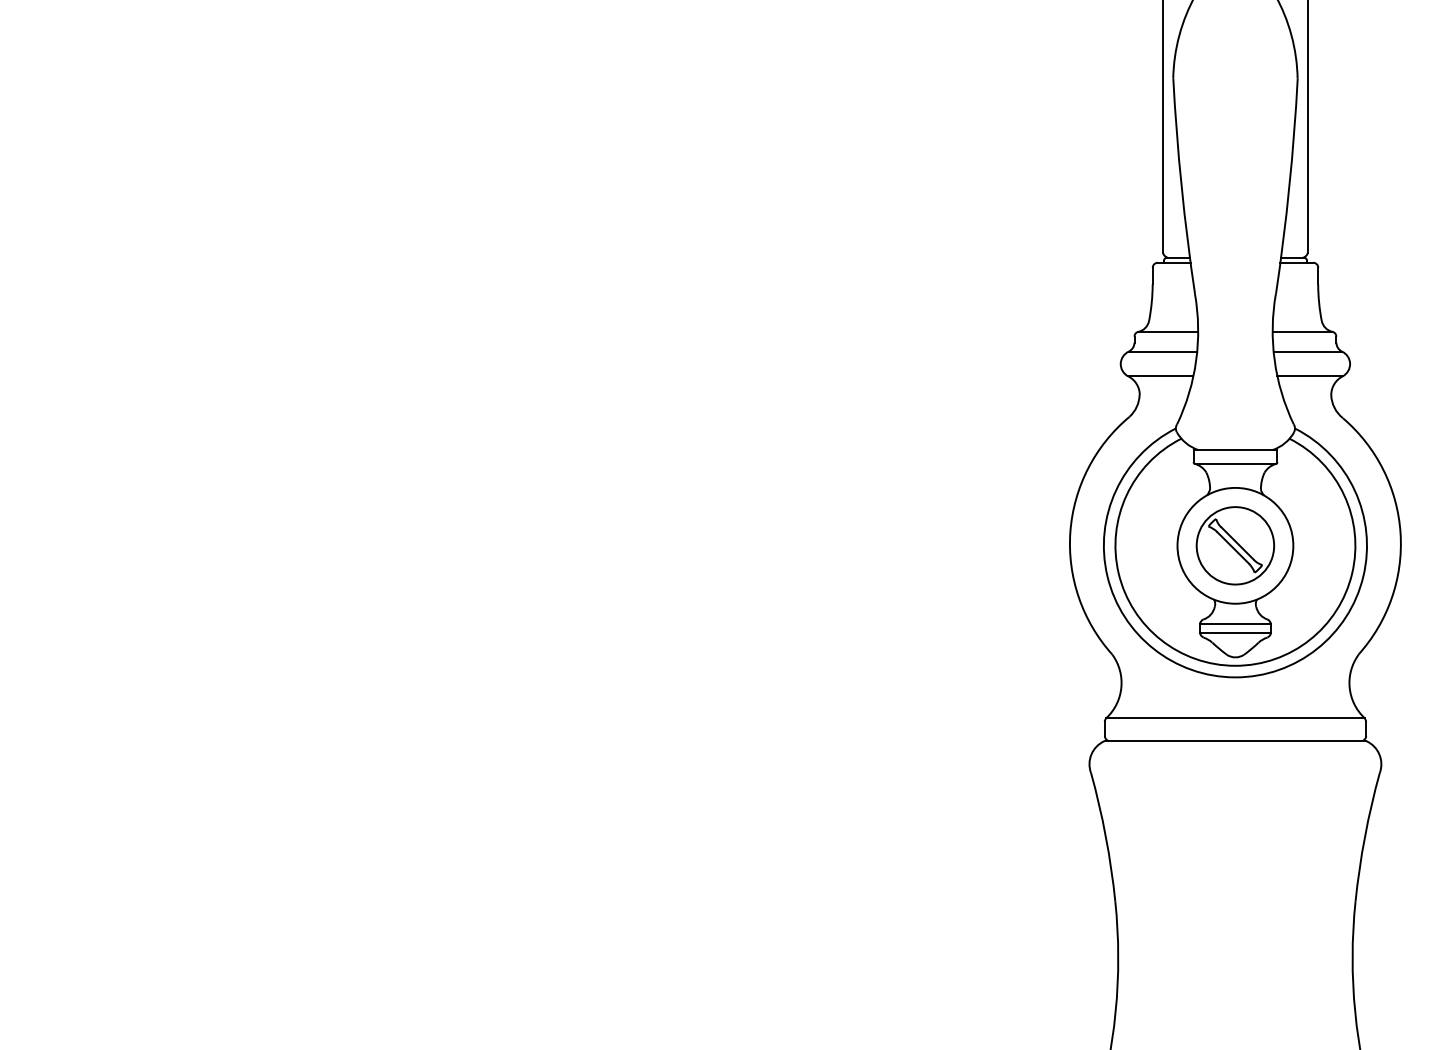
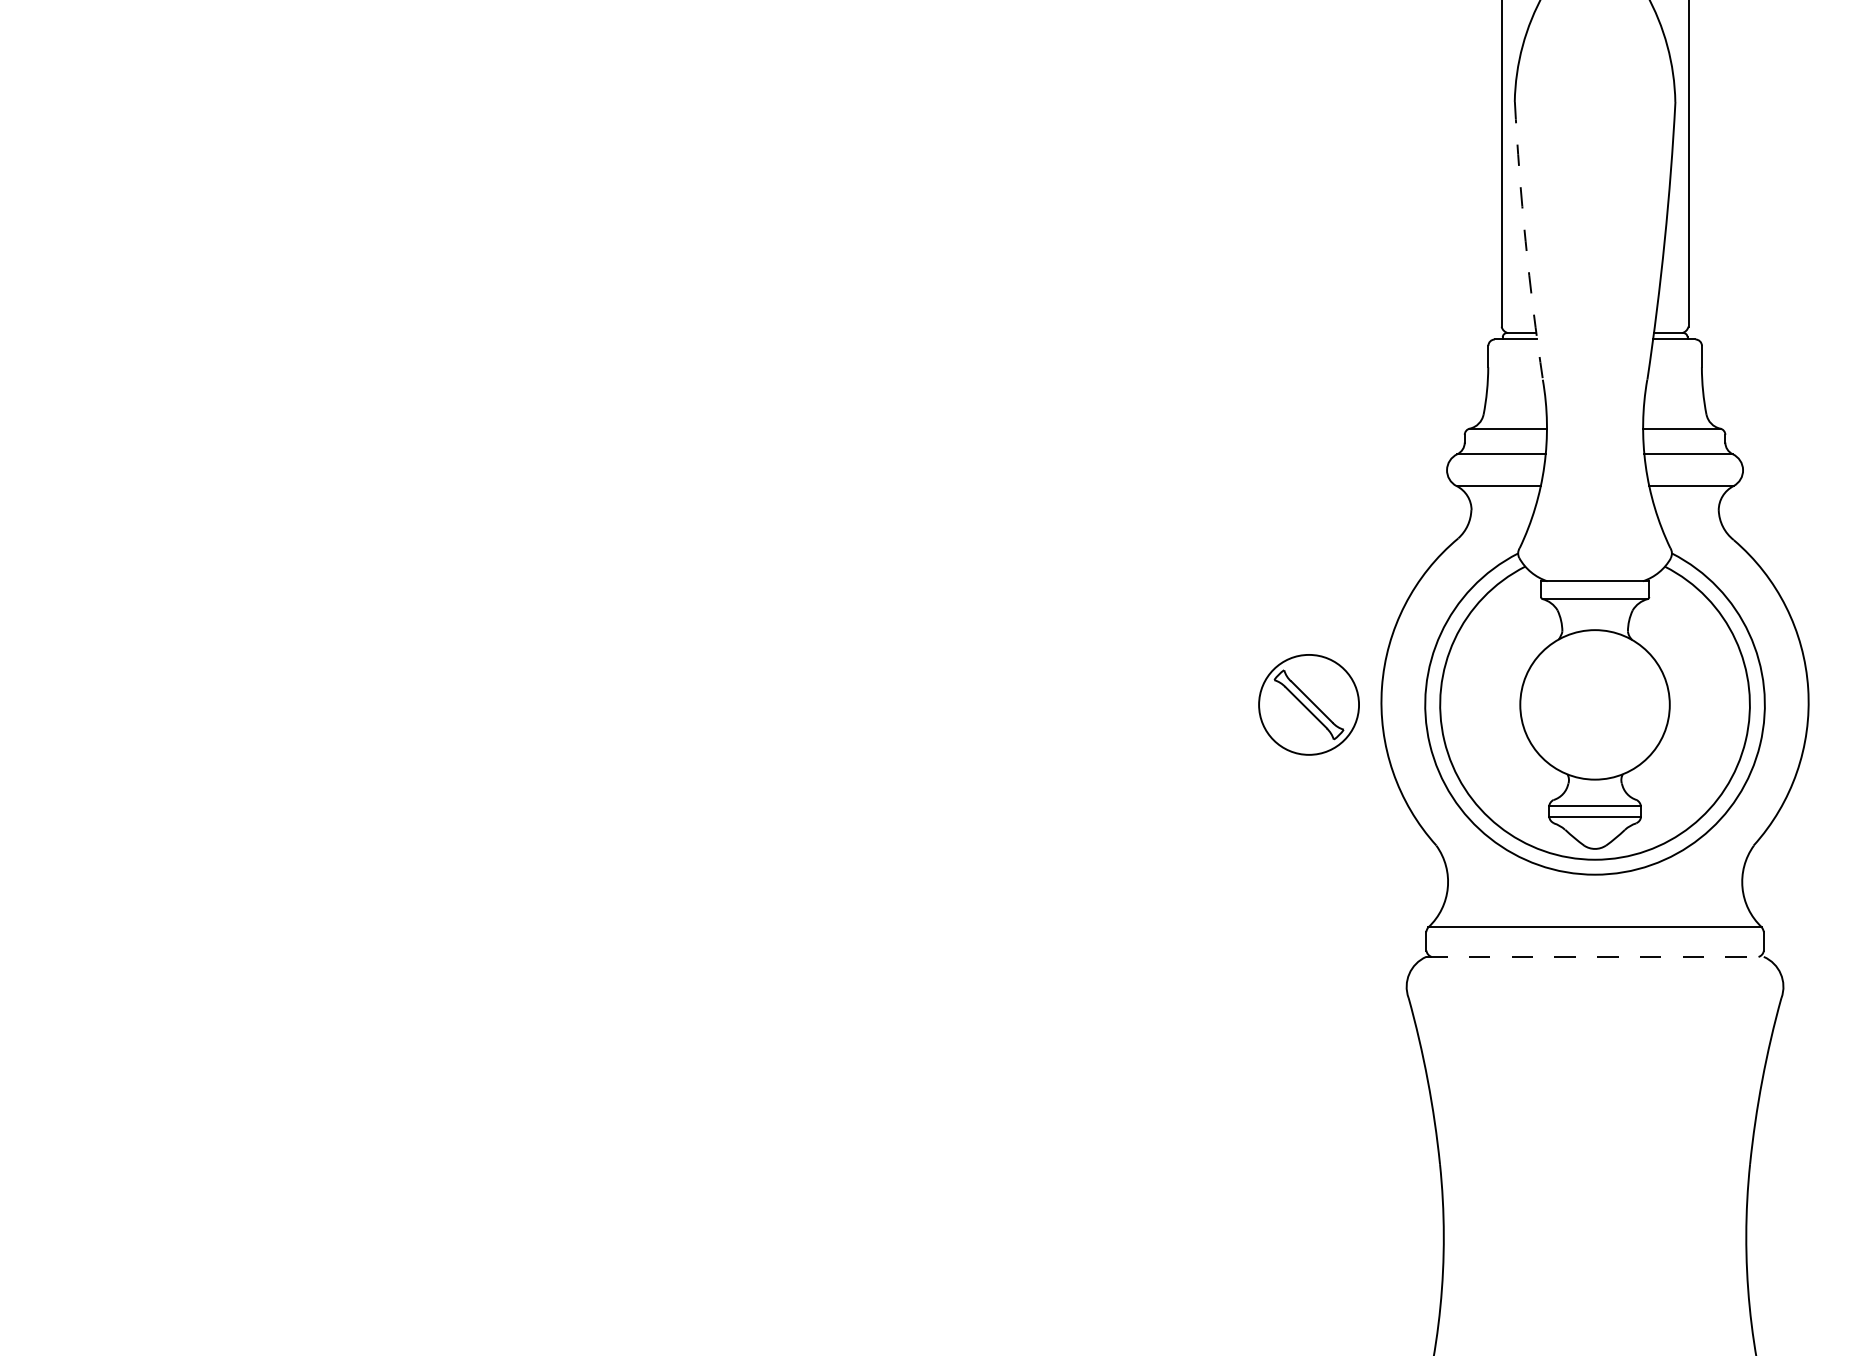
arc: (1181, 186) -> (1525, 241), solid -> dashed
part: (1234, 545) -> (1308, 704), moved
line: (1235, 740) -> (1595, 956), solid -> dashed

